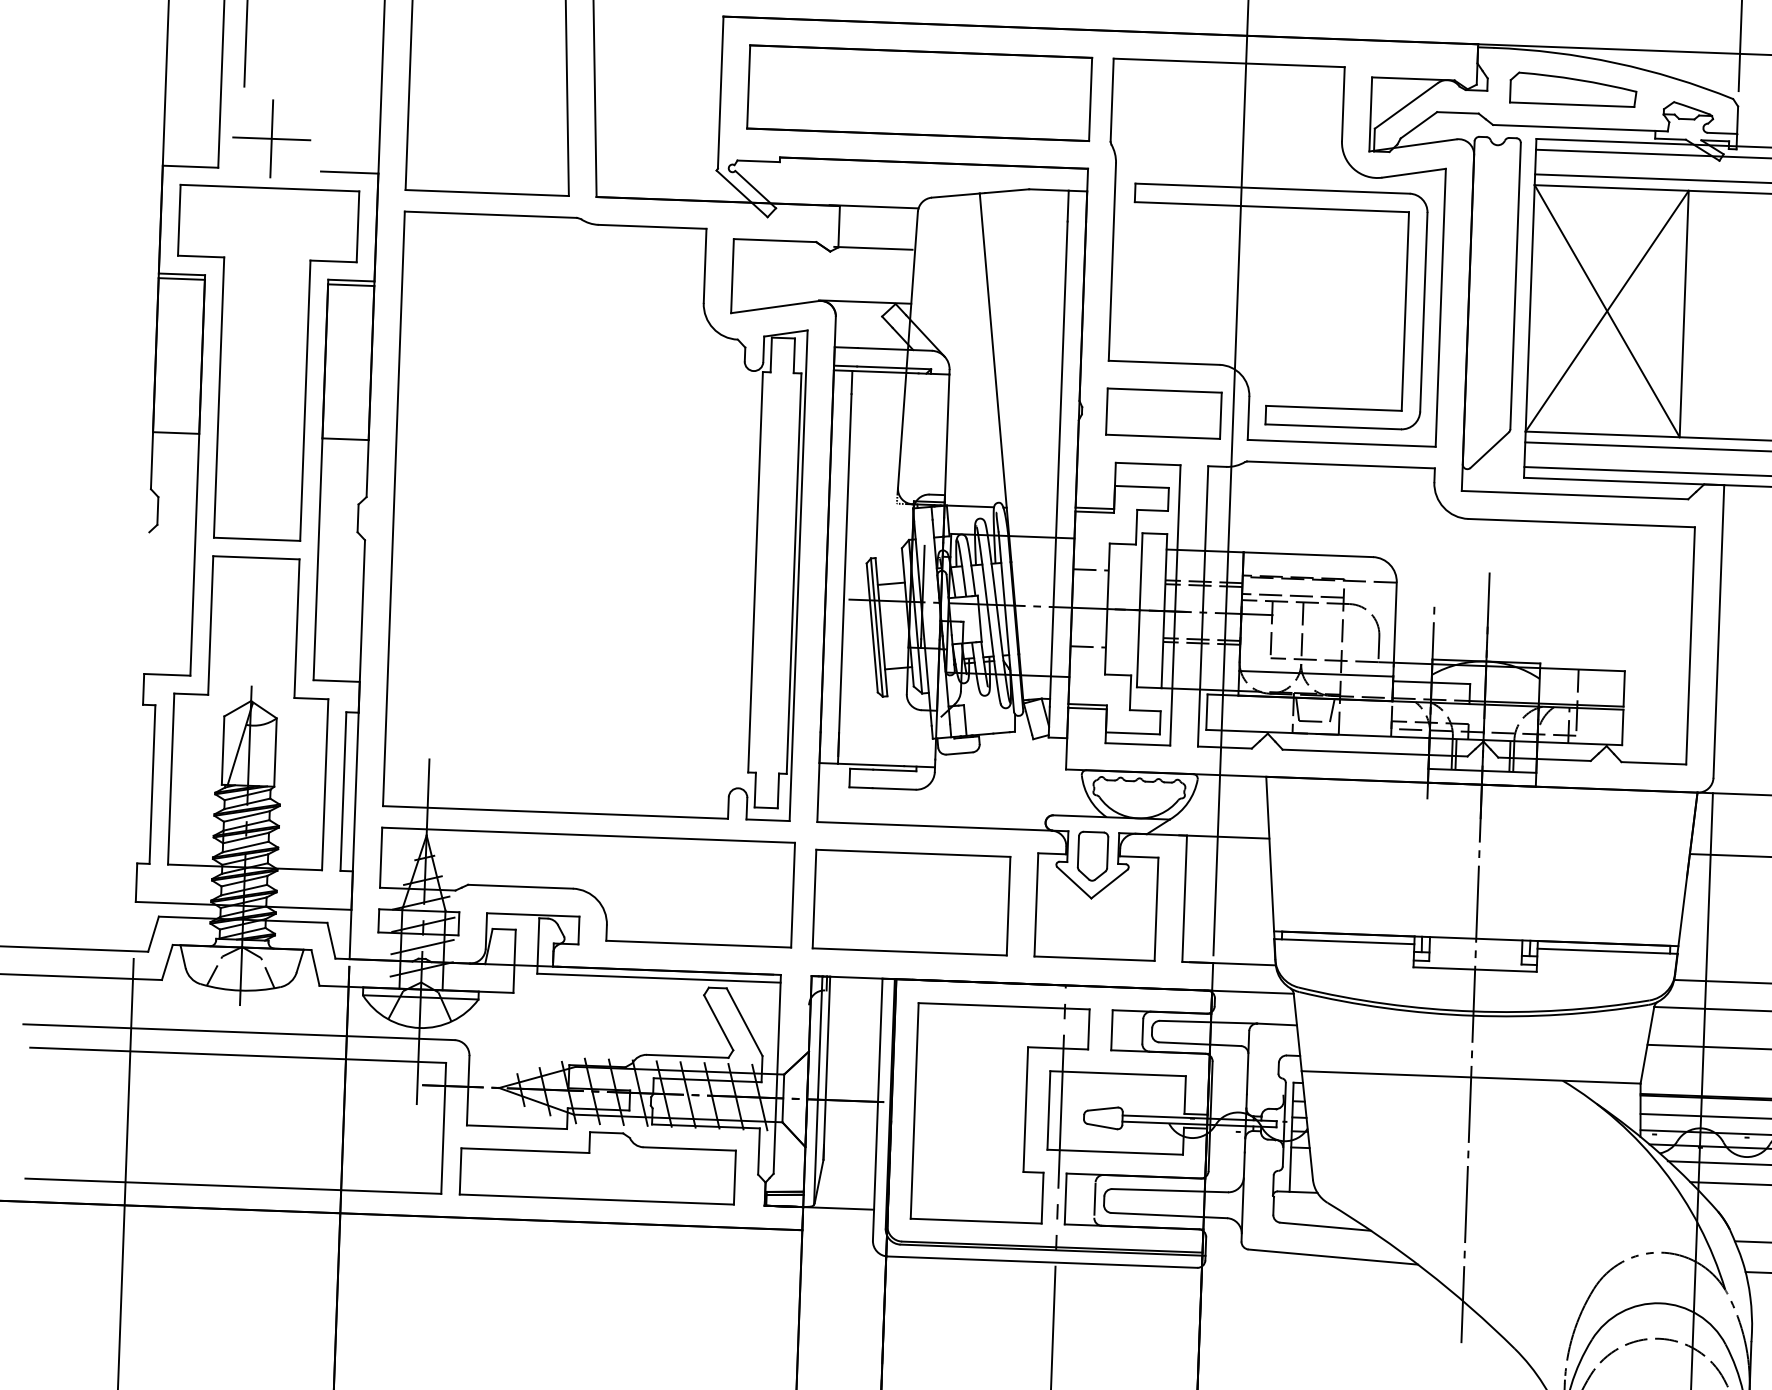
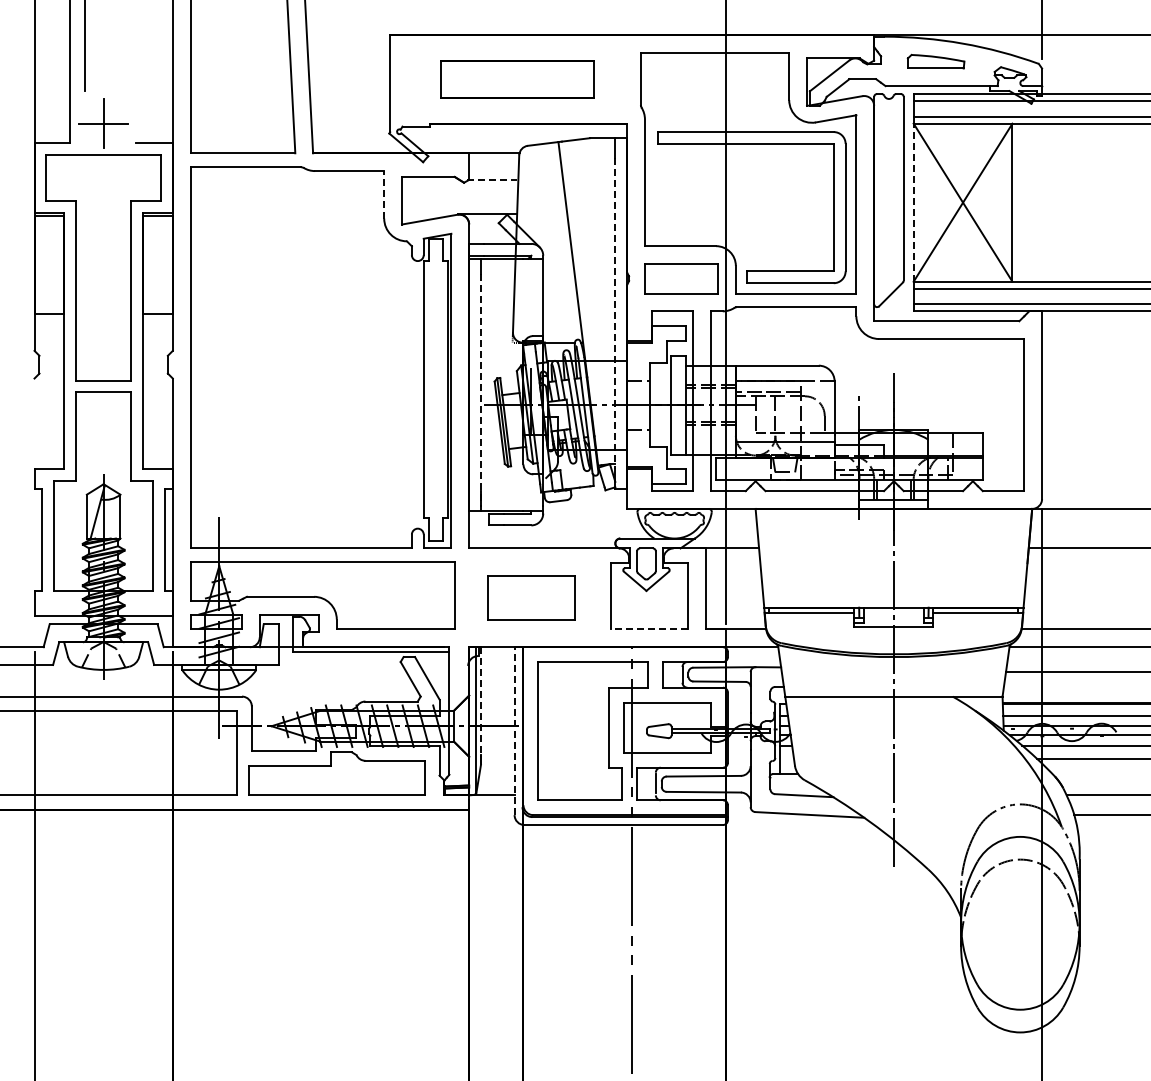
part: (1572, 89) -> (935, 61), size x0.7
part: (919, 93) -> (517, 79), size x0.7
line: (874, 248) -> (492, 179), solid -> dashed
line: (705, 265) -> (384, 194), solid -> dashed
line: (1529, 308) -> (913, 202), solid -> dashed
line: (1058, 464) -> (615, 313), solid -> dashed
line: (845, 579) -> (481, 392), solid -> dashed
part: (911, 902) -> (531, 597), size x0.7
line: (1093, 958) -> (649, 629), solid -> dashed
line: (827, 1061) -> (481, 701), solid -> dashed
line: (877, 1110) -> (514, 731), solid -> dashed

